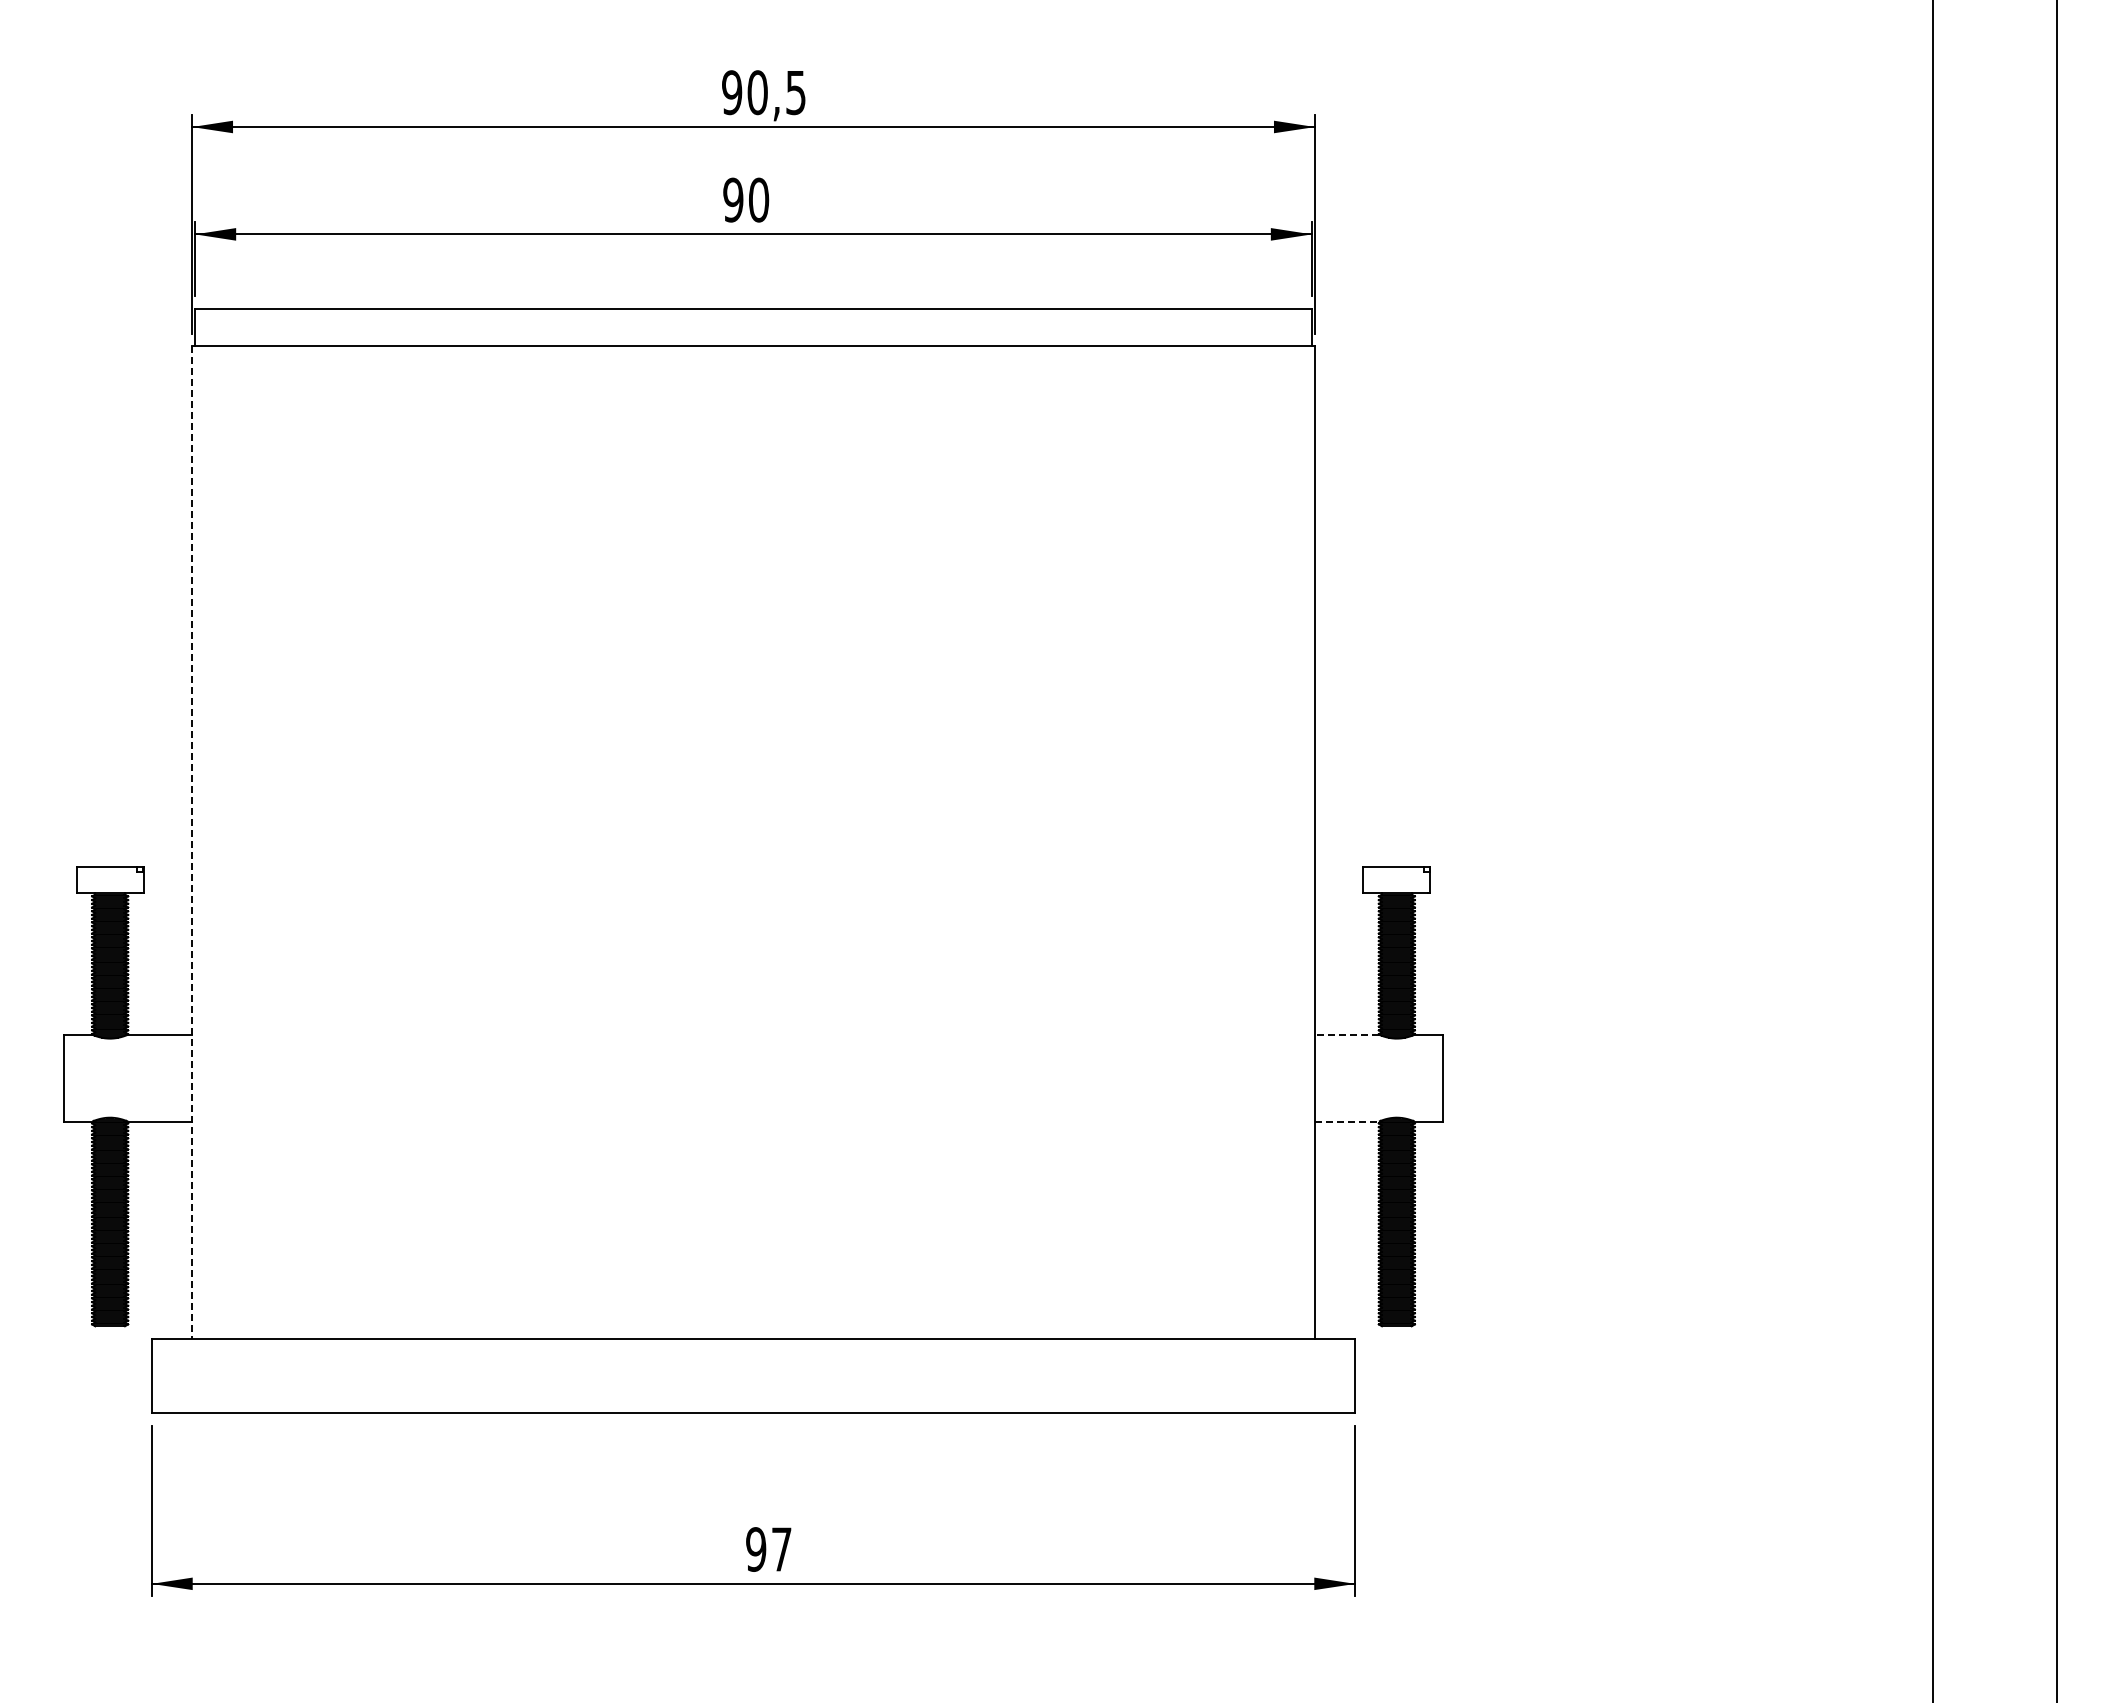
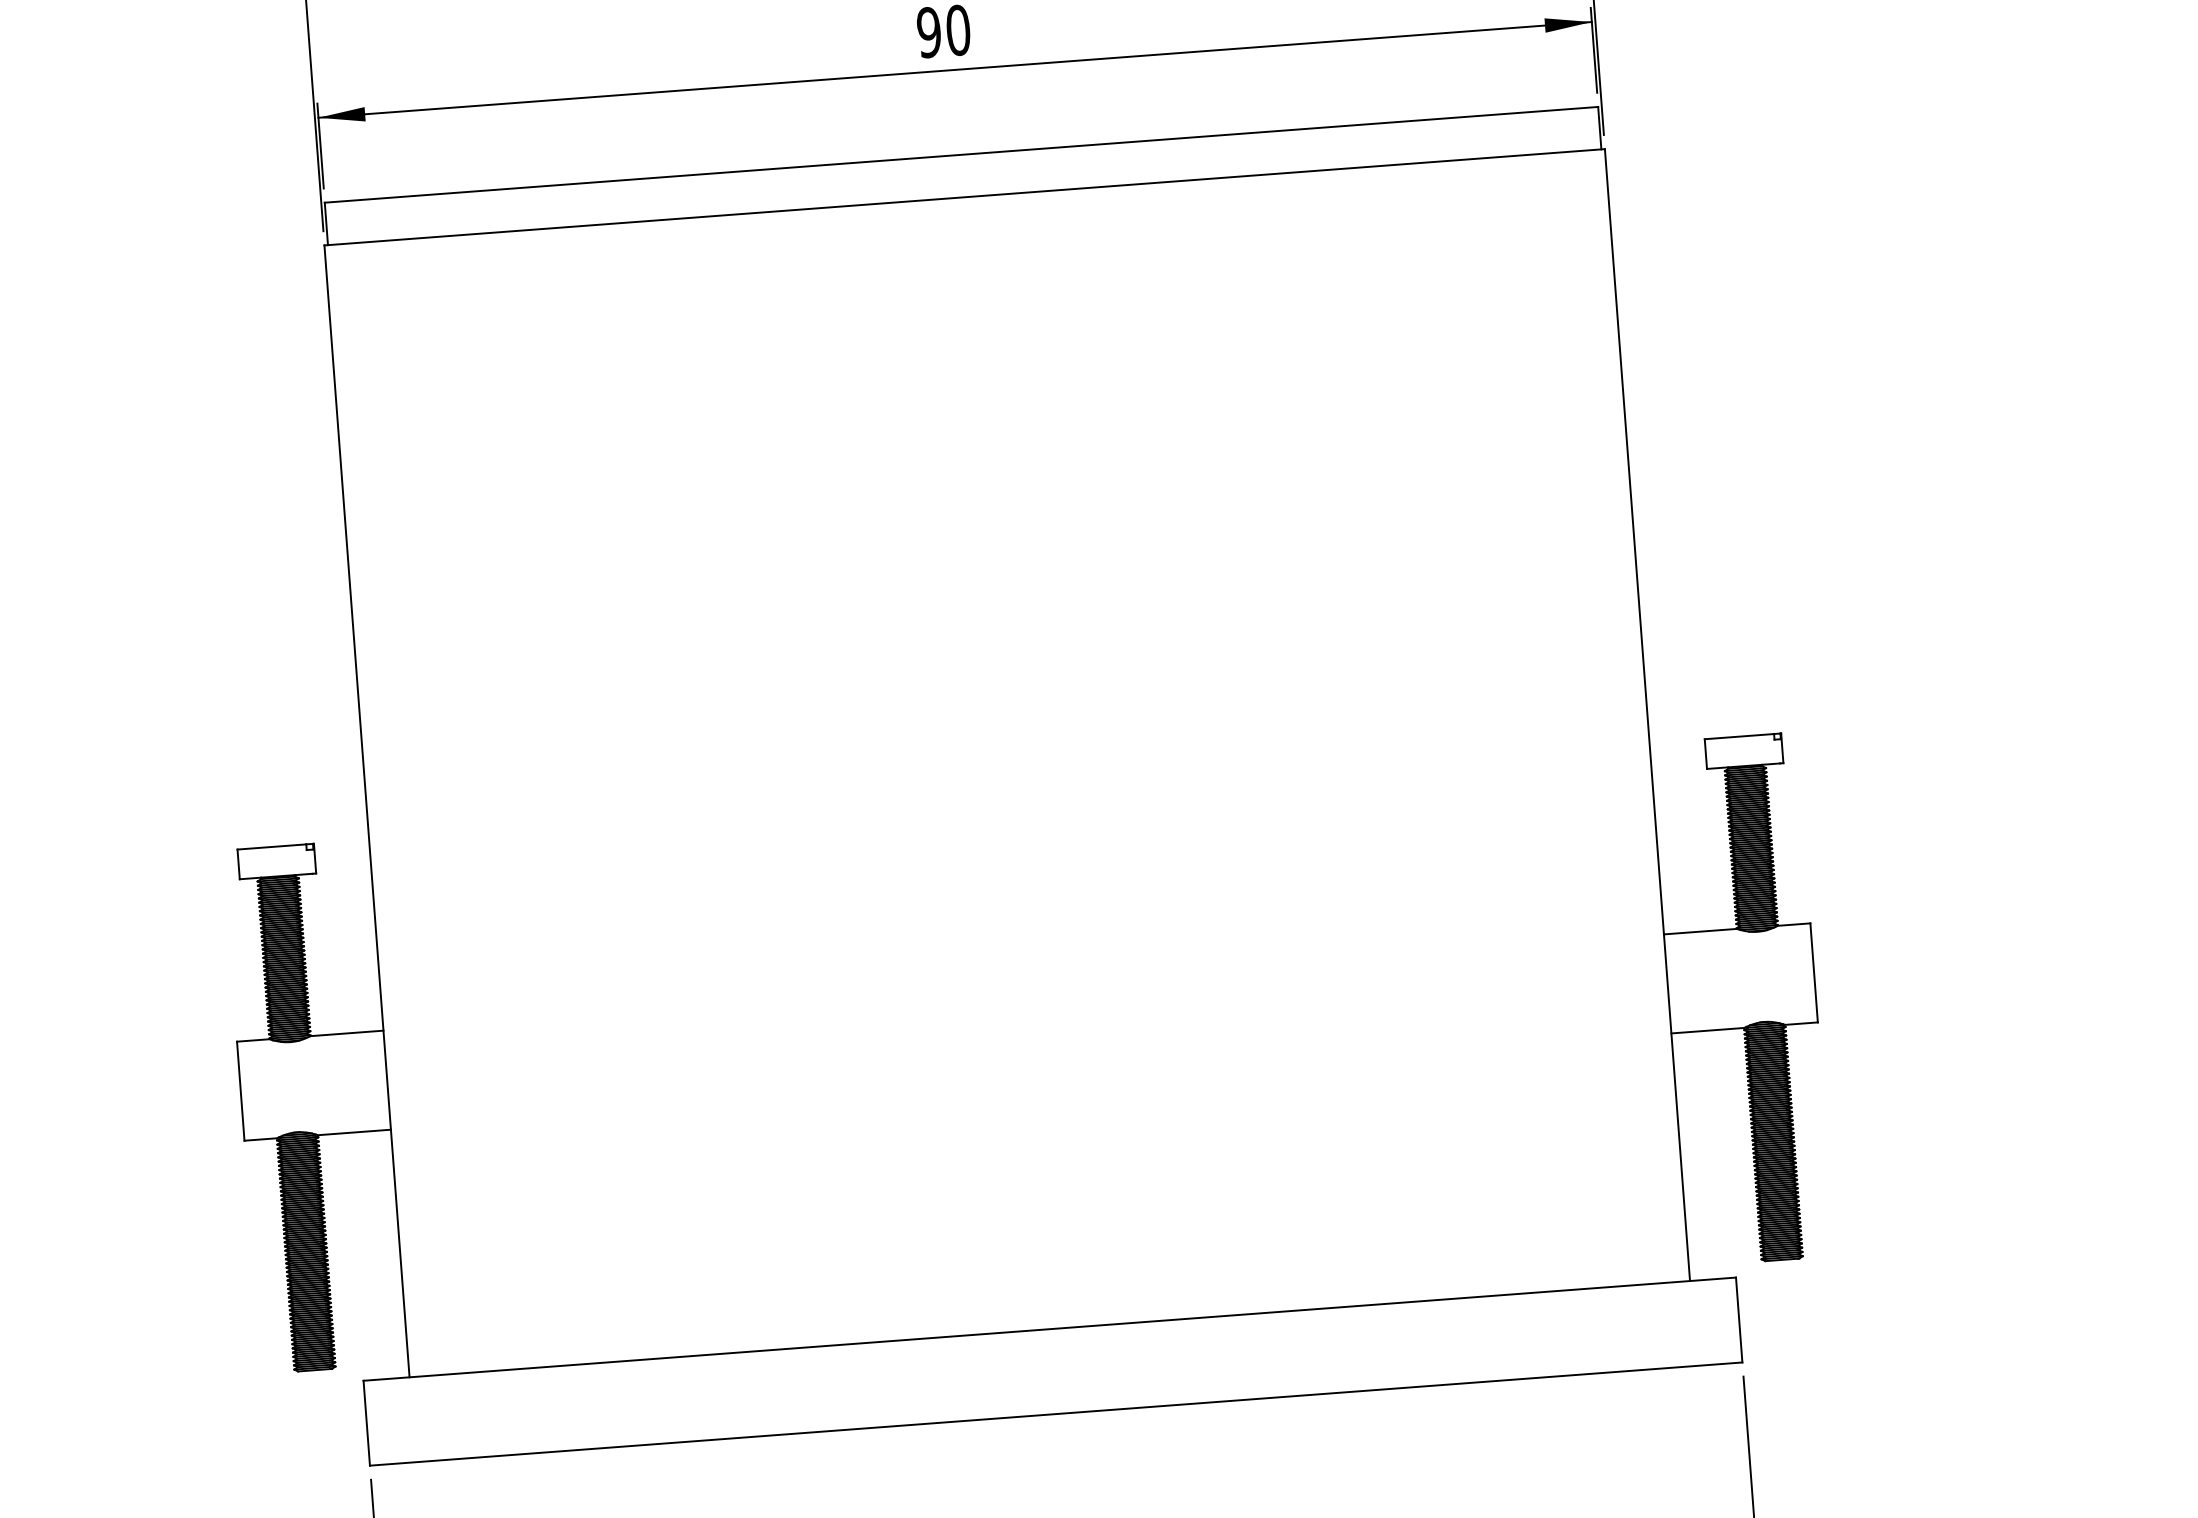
line: (192, 842) -> (367, 811), dashed -> solid
line: (1346, 1034) -> (1699, 931), dashed -> solid
line: (1346, 1121) -> (1707, 1030), dashed -> solid

